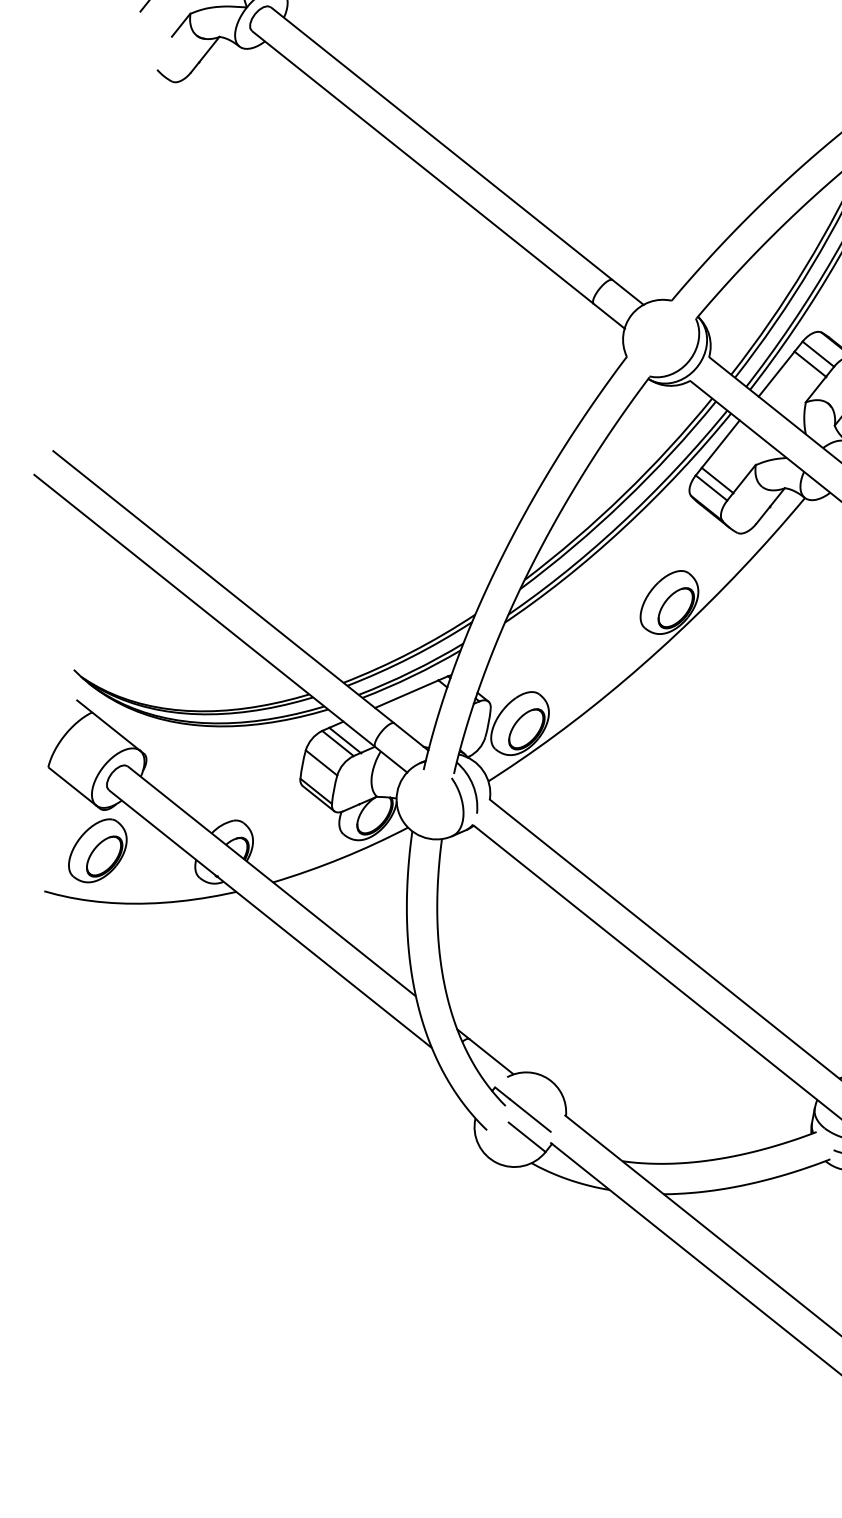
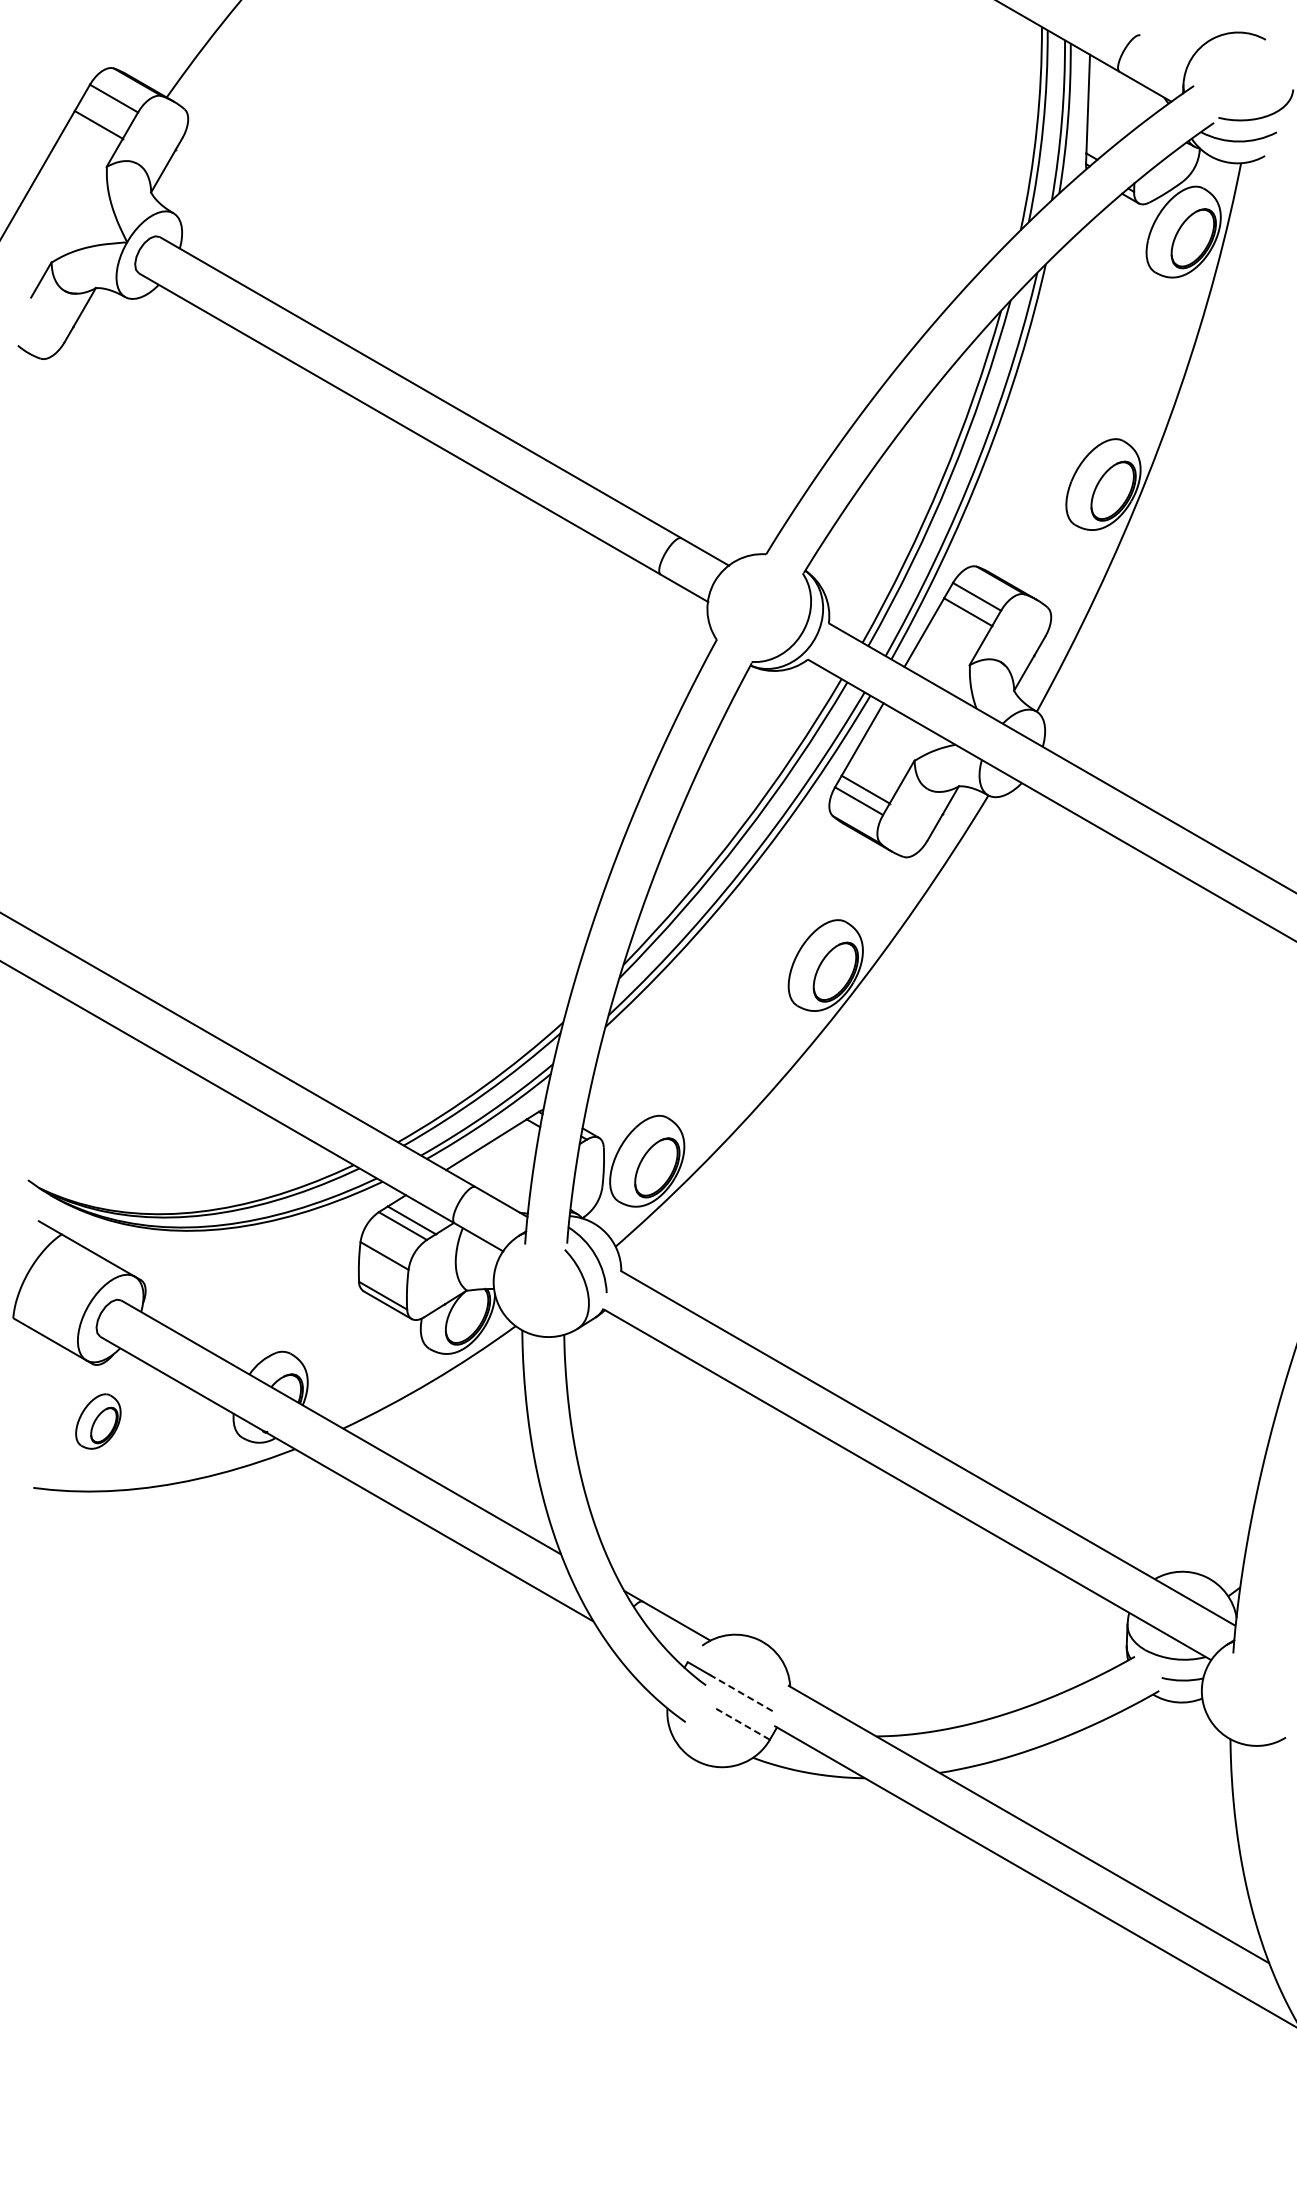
part: (98, 850) -> (98, 1421), size x0.6
line: (529, 1114) -> (740, 1692), solid -> dashed
line: (527, 1137) -> (741, 1723), solid -> dashed

